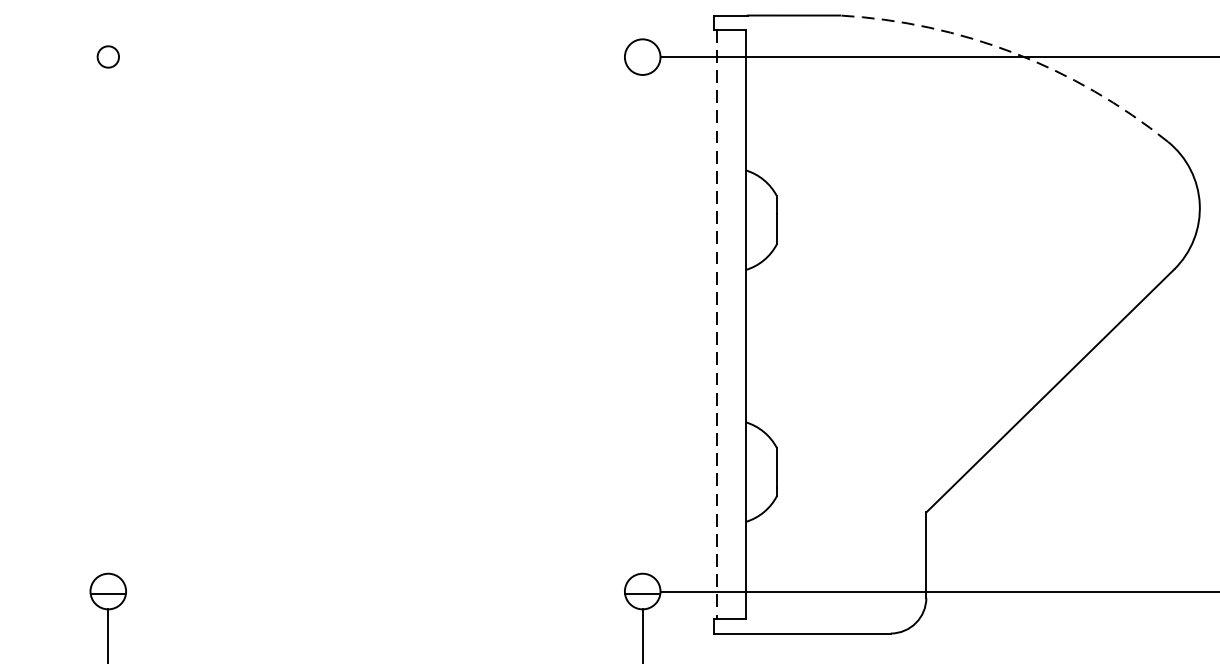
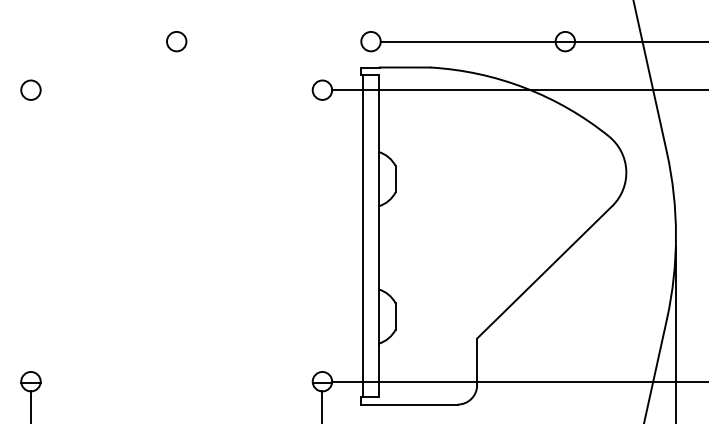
arc: (1014, 52) -> (525, 87), dashed -> solid
circle: (107, 55) -> (30, 89), size x1.67
line: (717, 325) -> (363, 236), dashed -> solid

